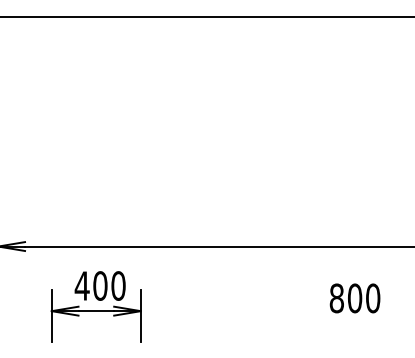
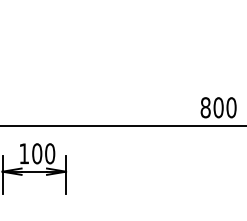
text: (81, 285) -> (23, 153), 400 -> 100
text: (354, 298) -> (218, 107), moved

